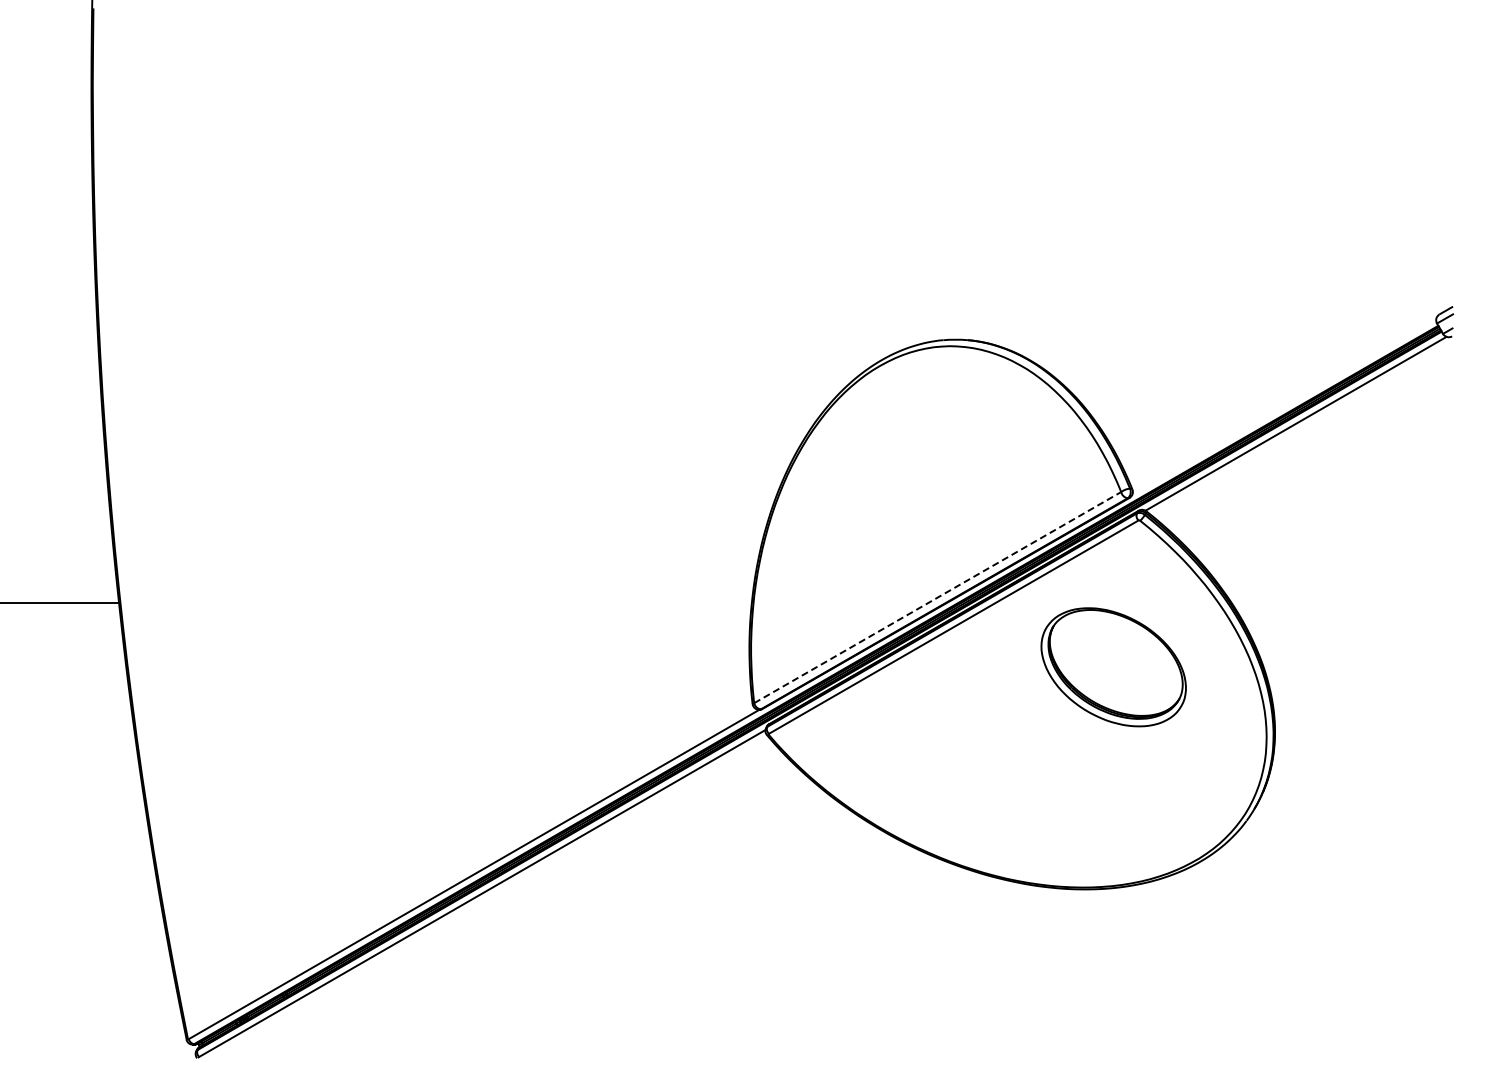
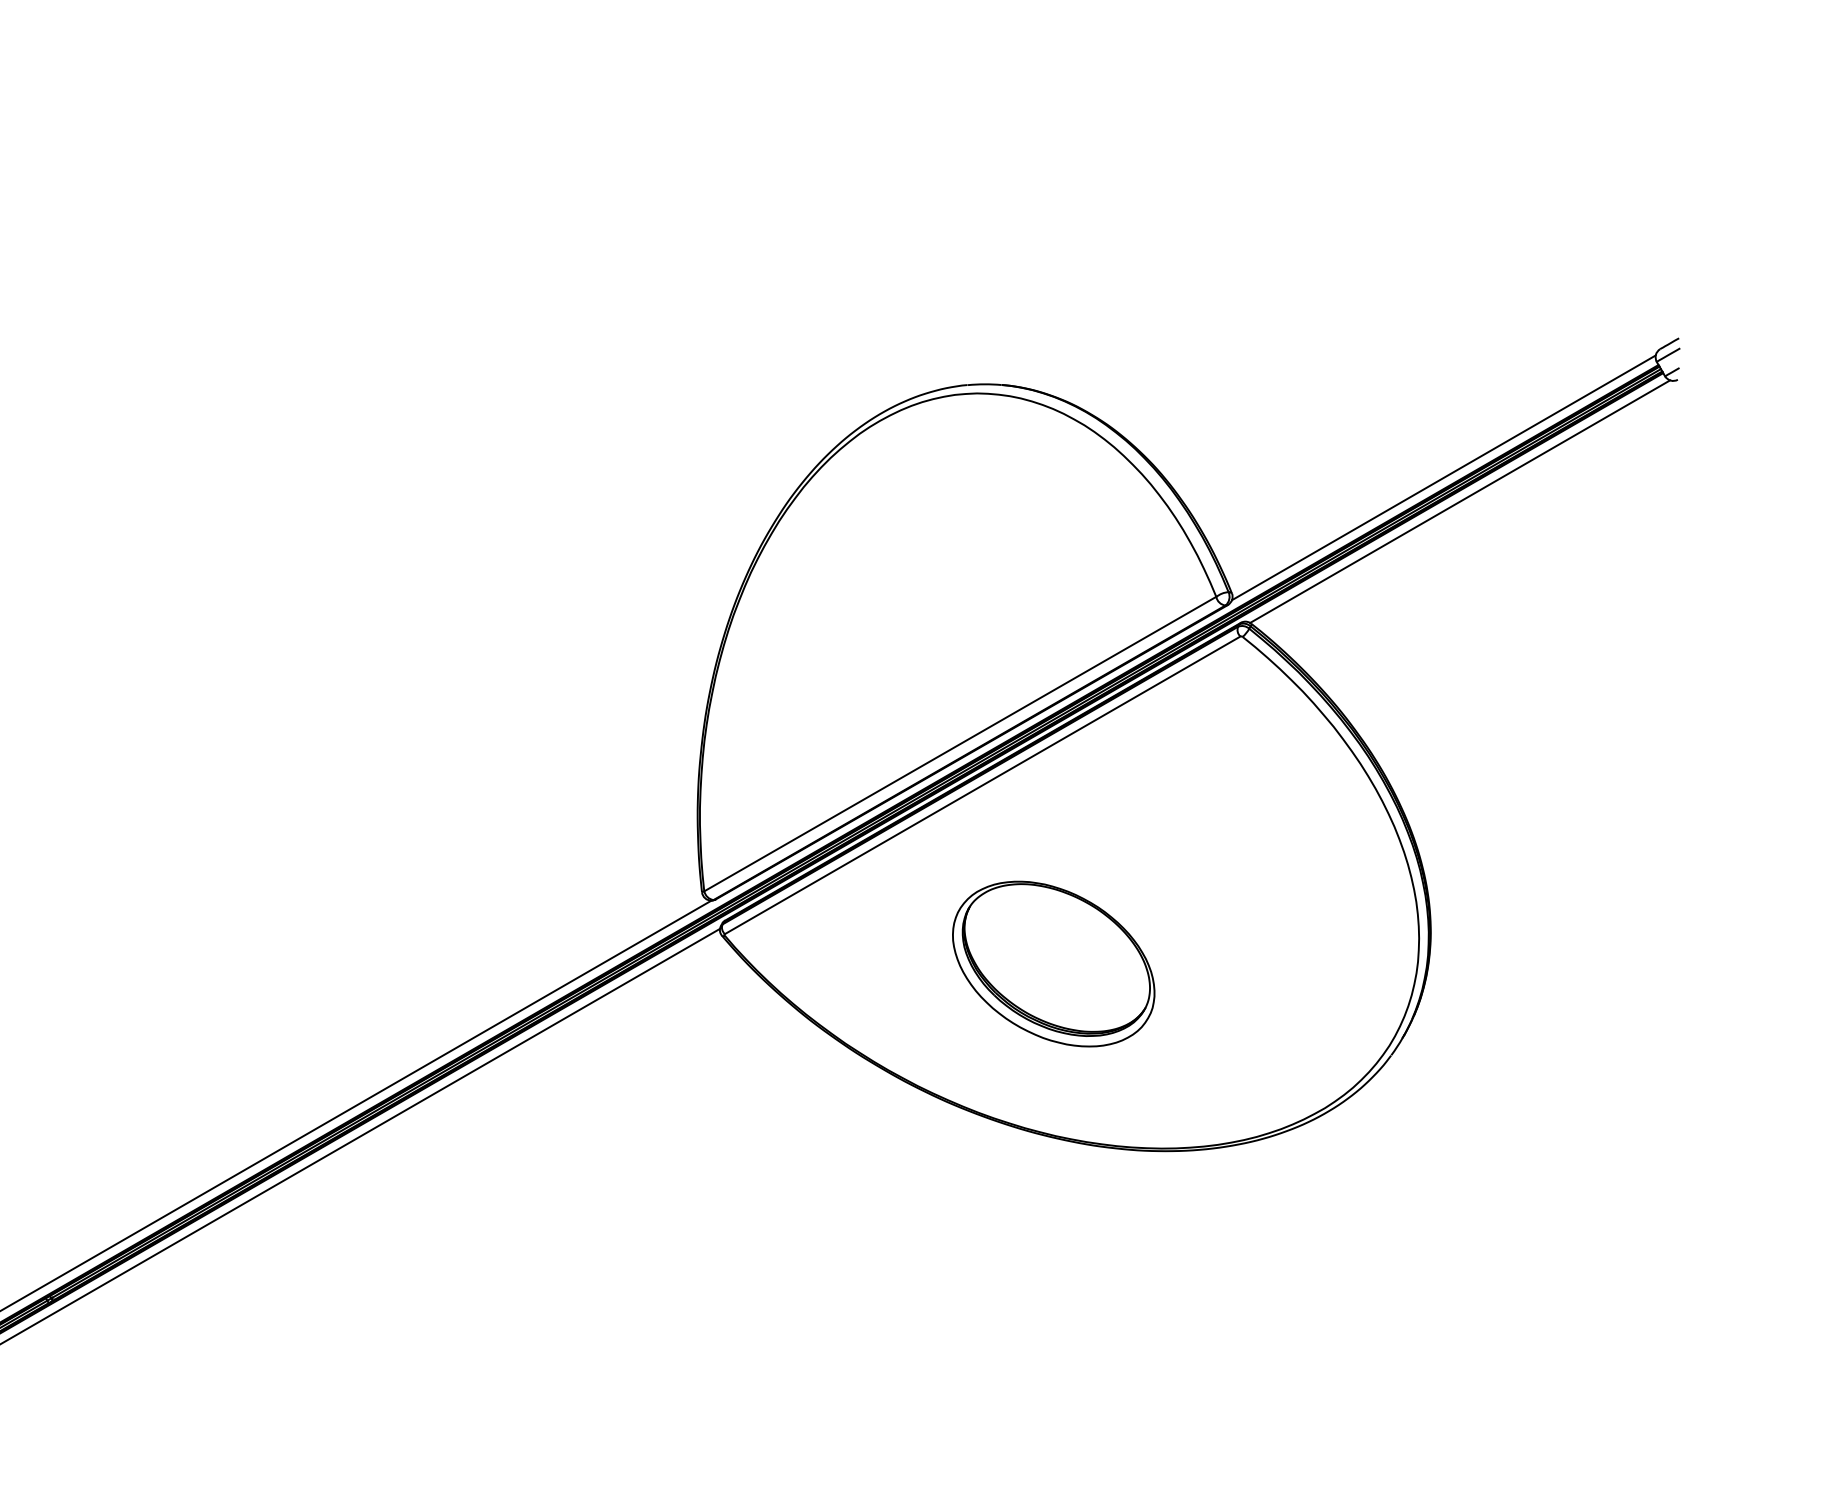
line: (1284, 406) -> (1444, 477), added
line: (937, 597) -> (959, 743), dashed -> solid
part: (1113, 667) -> (1053, 964), moved

